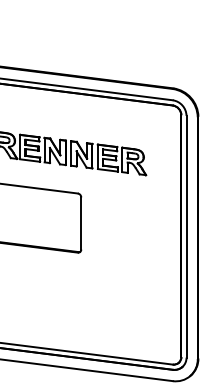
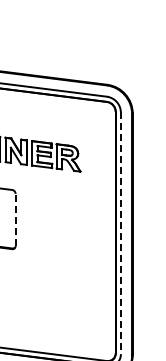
line: (81, 223) -> (15, 219), solid -> dashed
line: (186, 236) -> (120, 232), solid -> dashed

